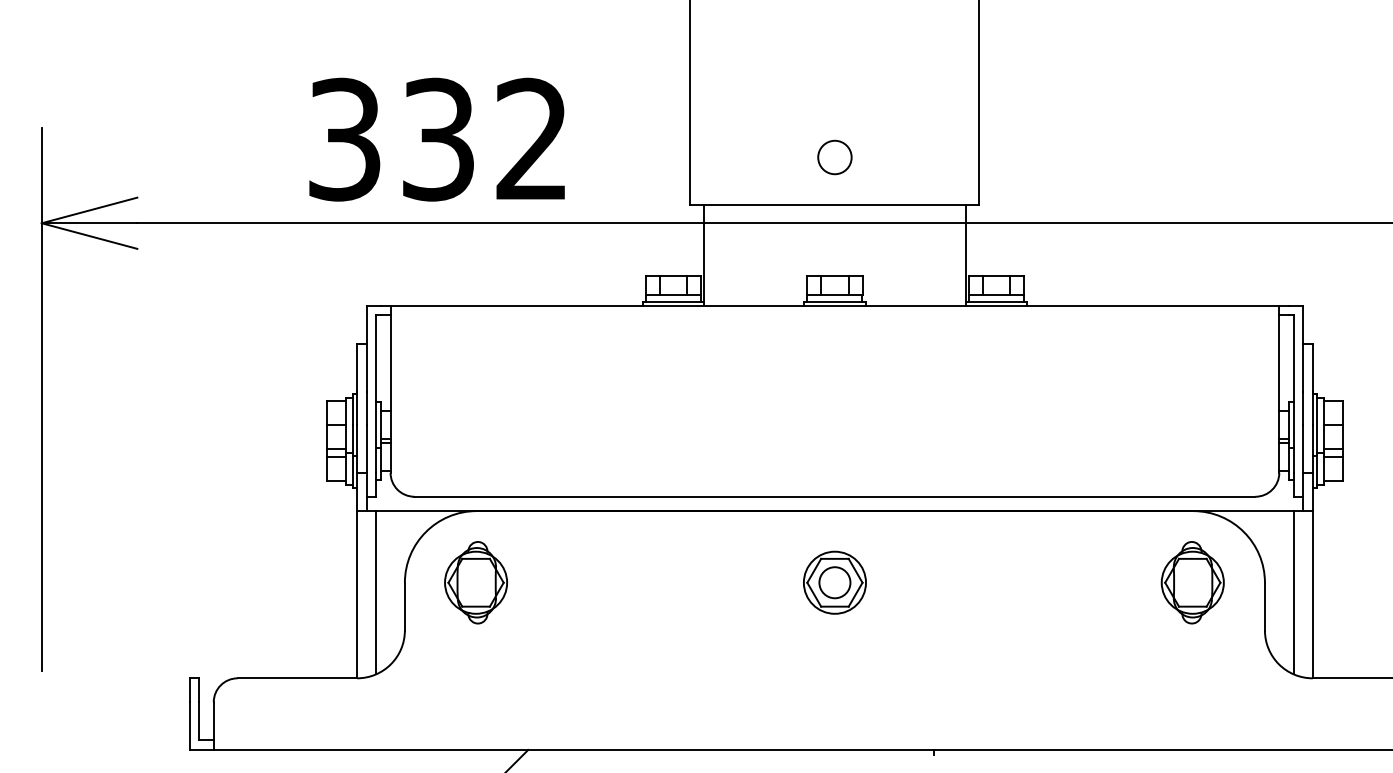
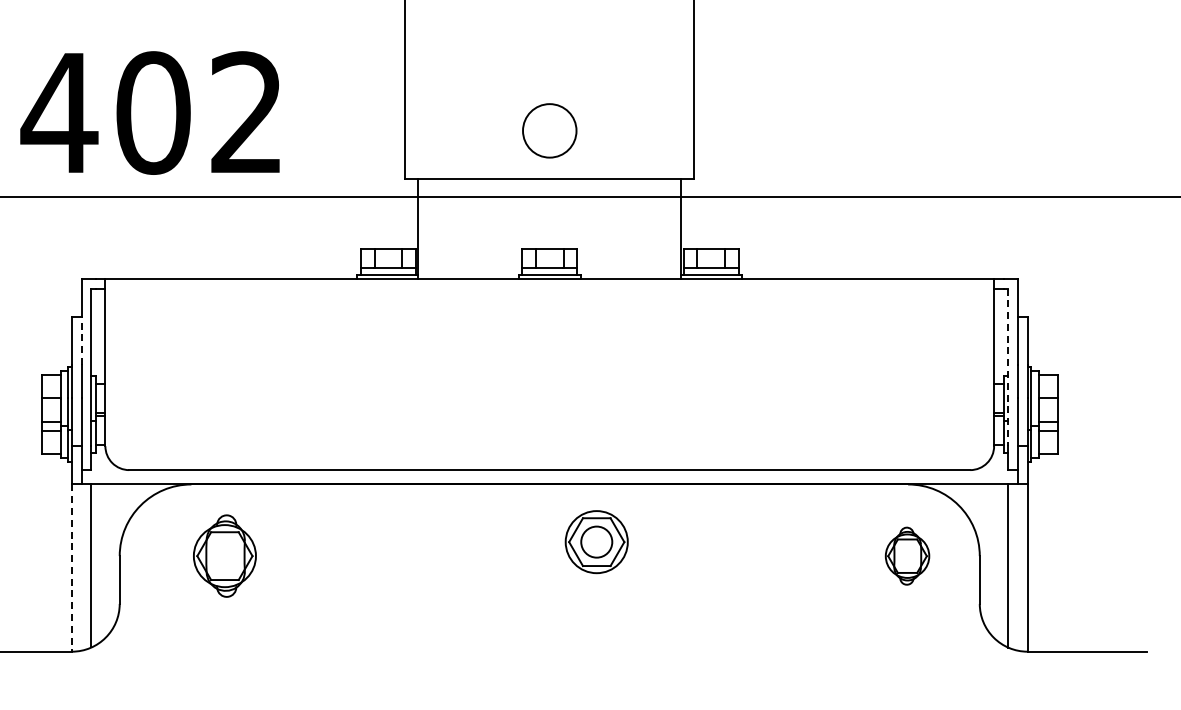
text: (390, 139) -> (105, 112), 332 -> 402
circle: (834, 157) -> (549, 130), size x1.6
line: (366, 367) -> (81, 340), solid -> dashed
line: (1293, 394) -> (1008, 367), solid -> dashed
part: (475, 582) -> (224, 555), moved
part: (834, 582) -> (596, 541), moved
part: (1192, 582) -> (907, 555), size x0.7
line: (357, 594) -> (72, 567), solid -> dashed

